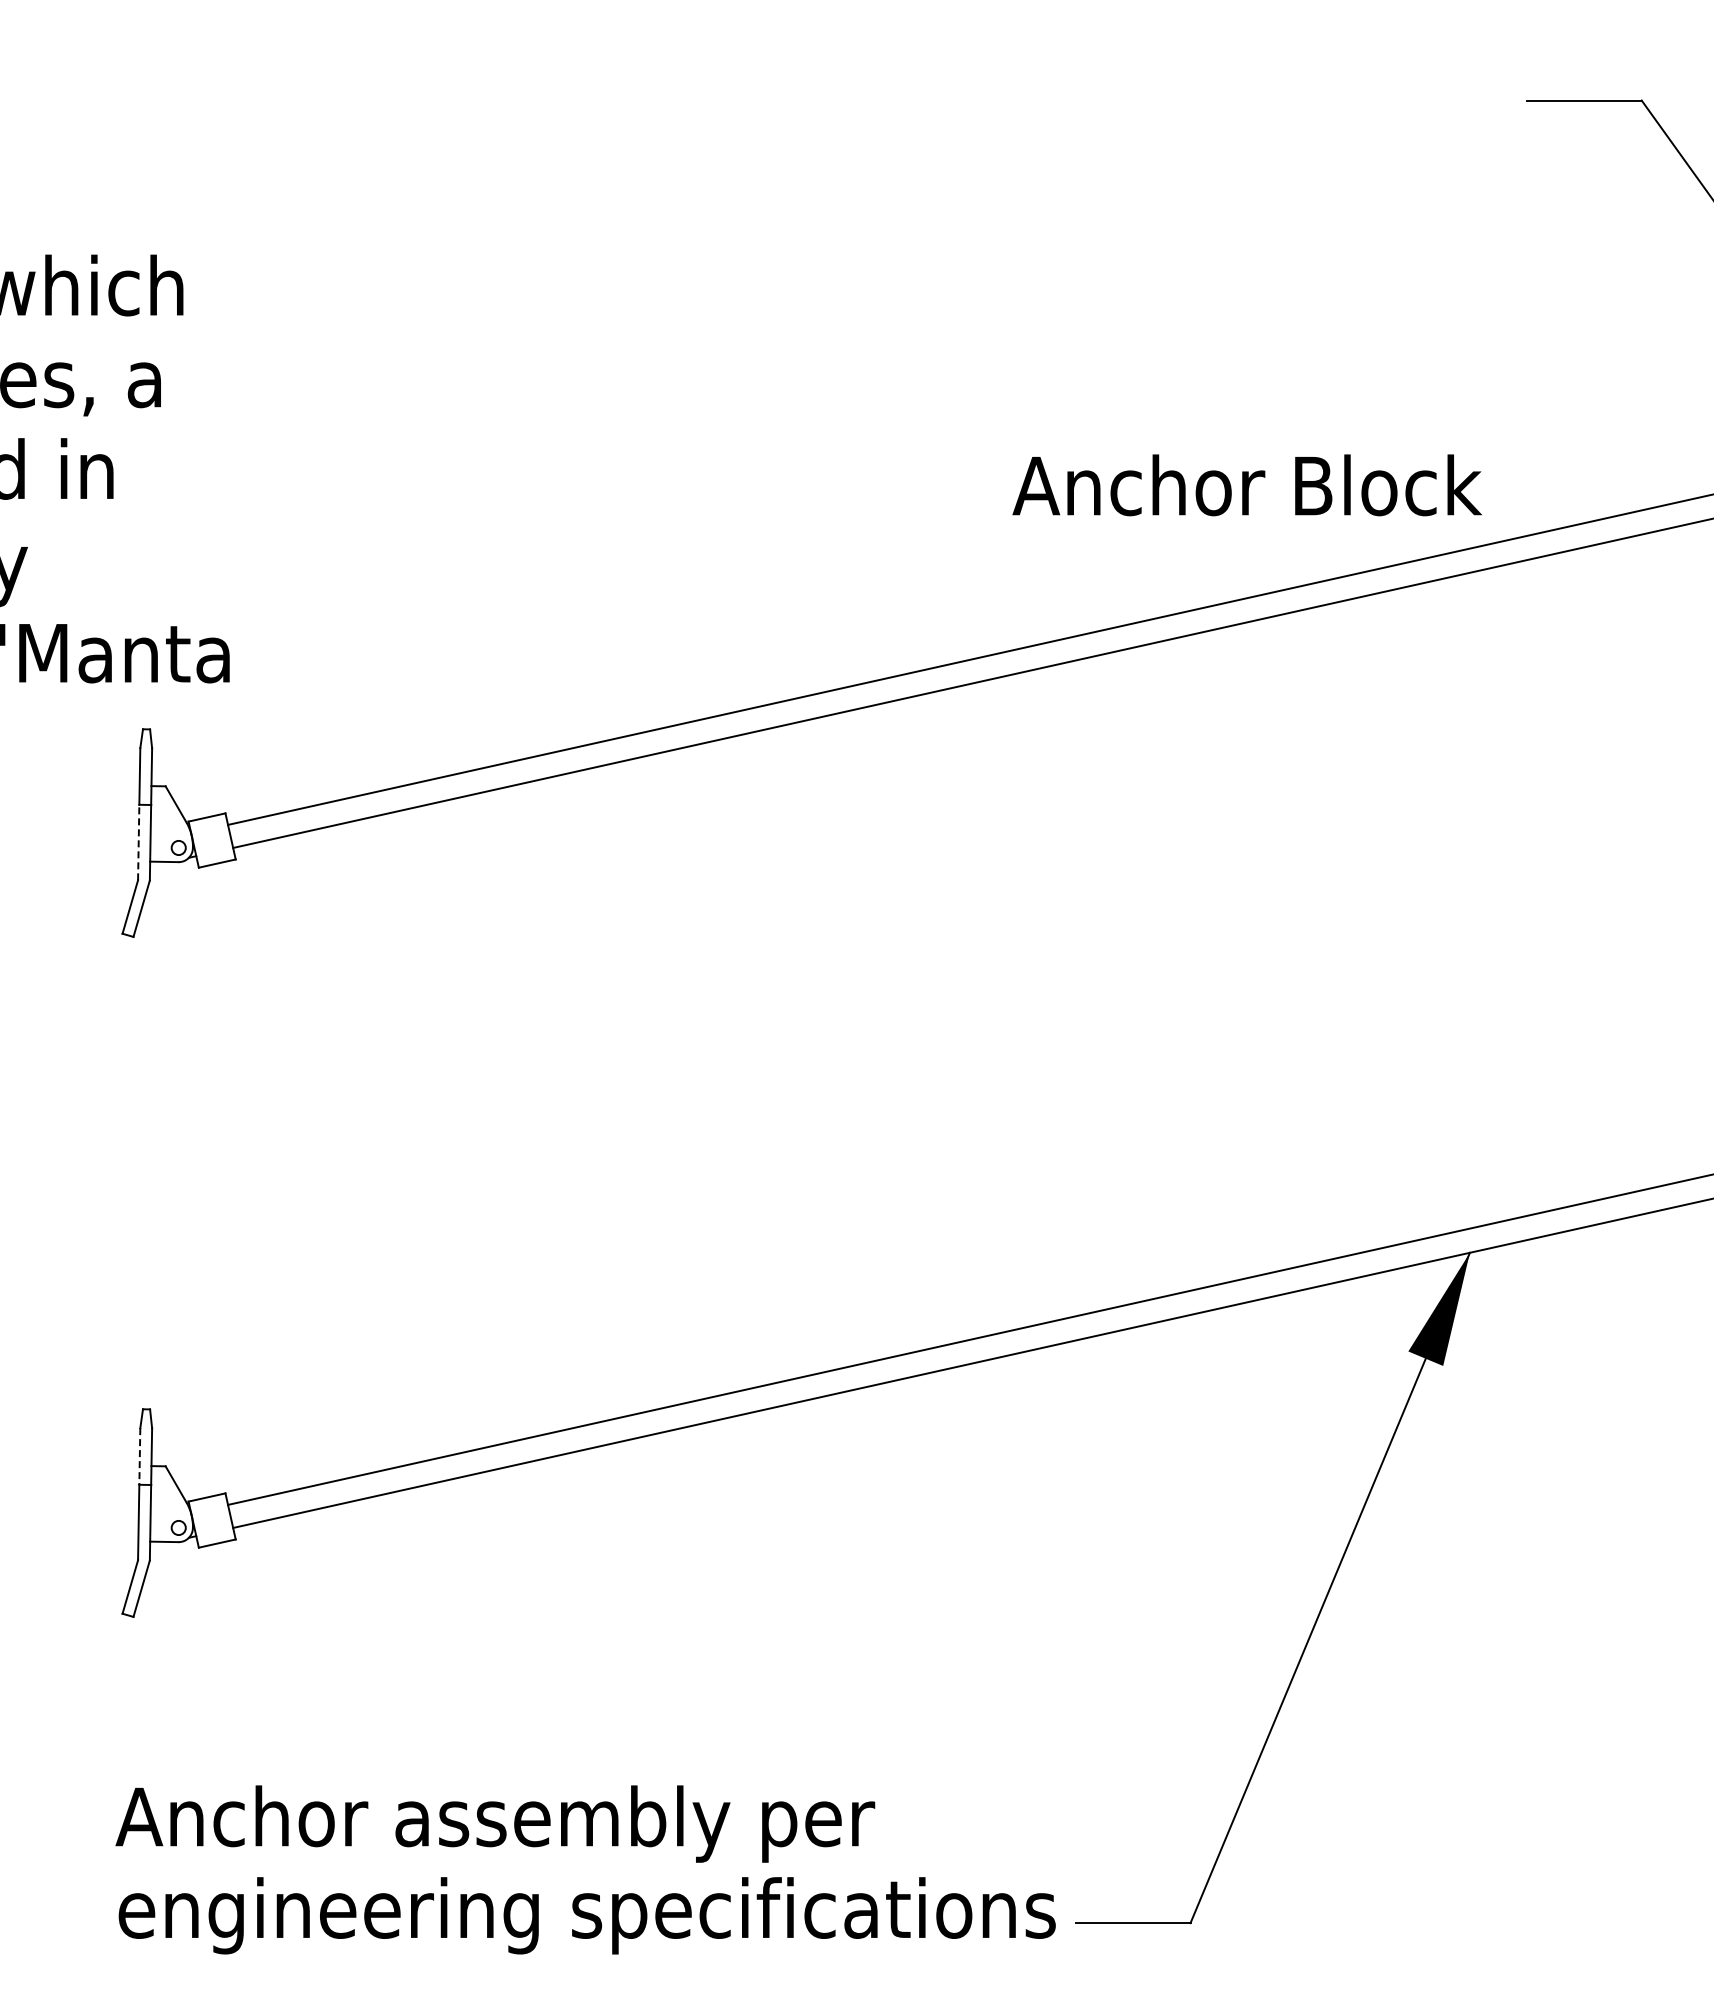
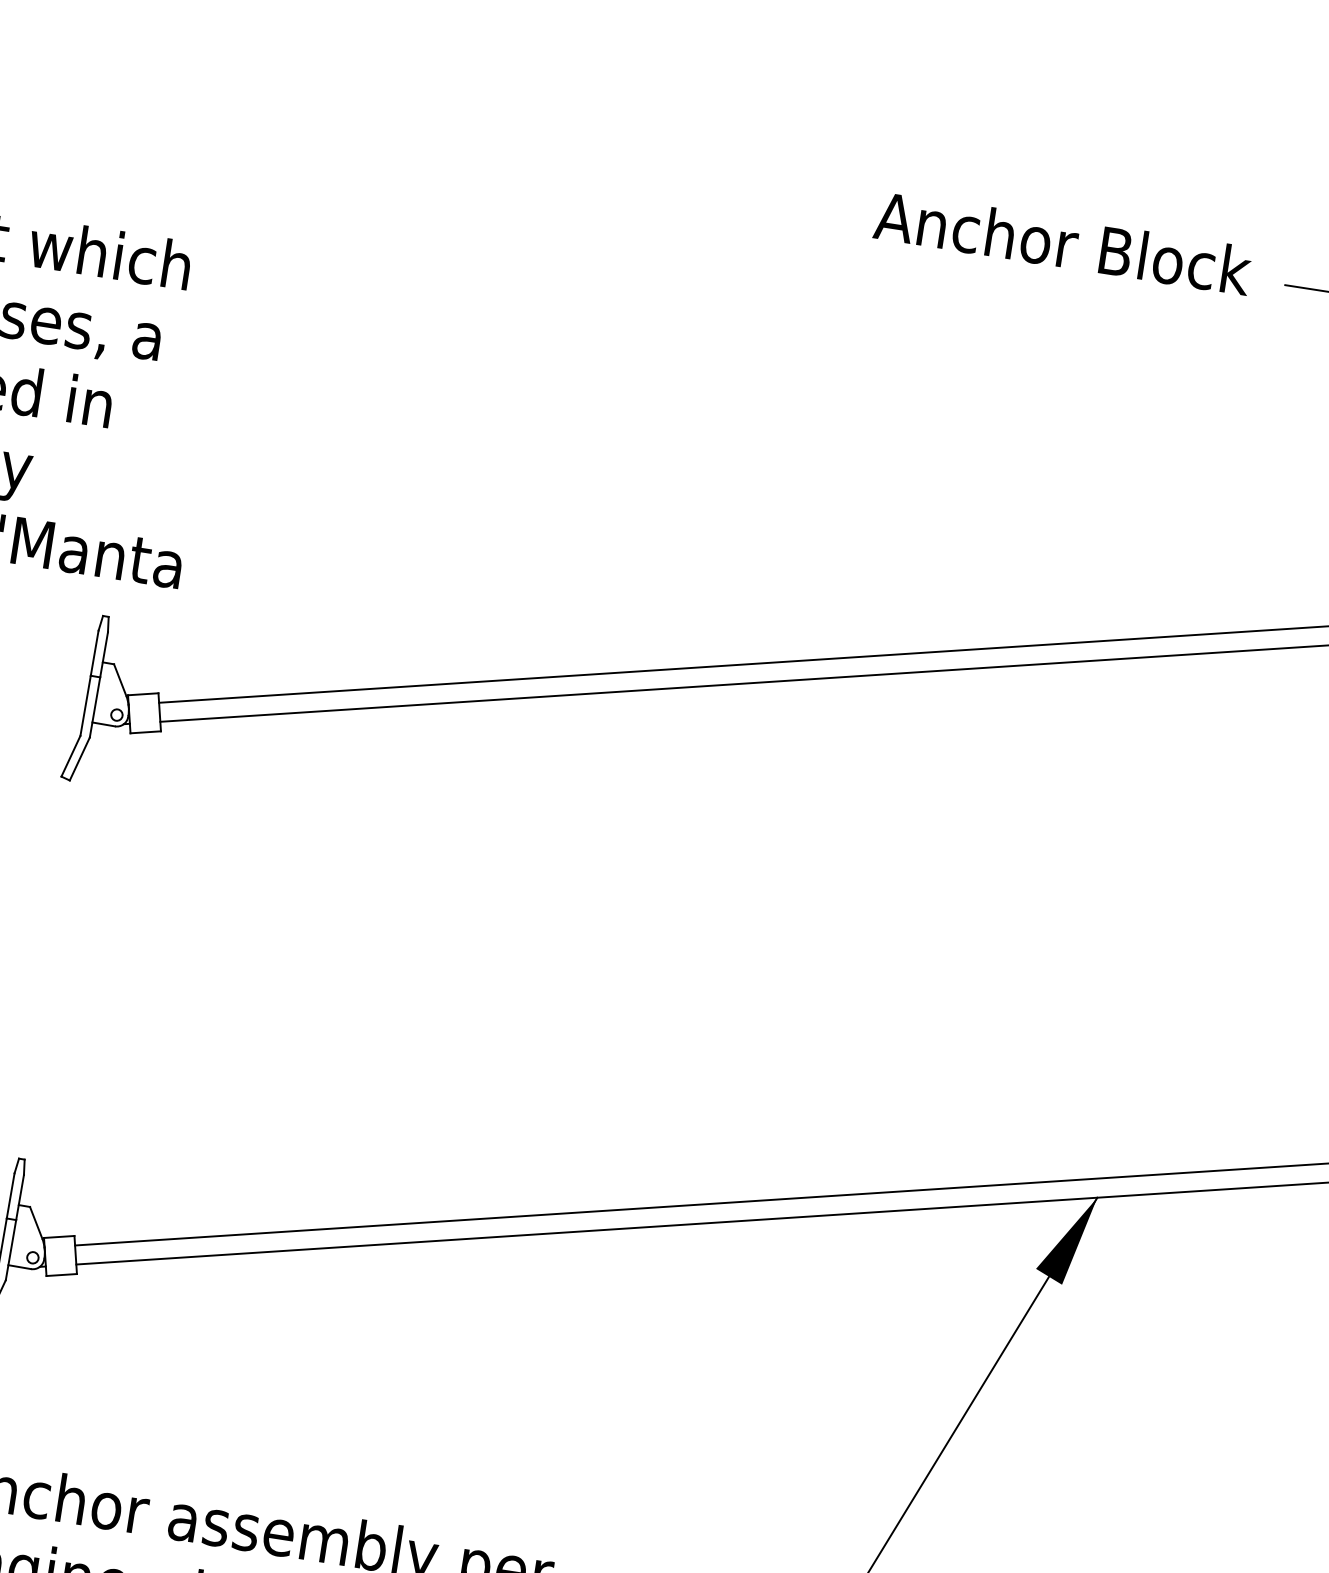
text: (1246, 485) -> (1062, 243), moved
line: (138, 842) -> (85, 705), dashed -> solid
line: (139, 1456) -> (10, 1195), dashed -> solid

